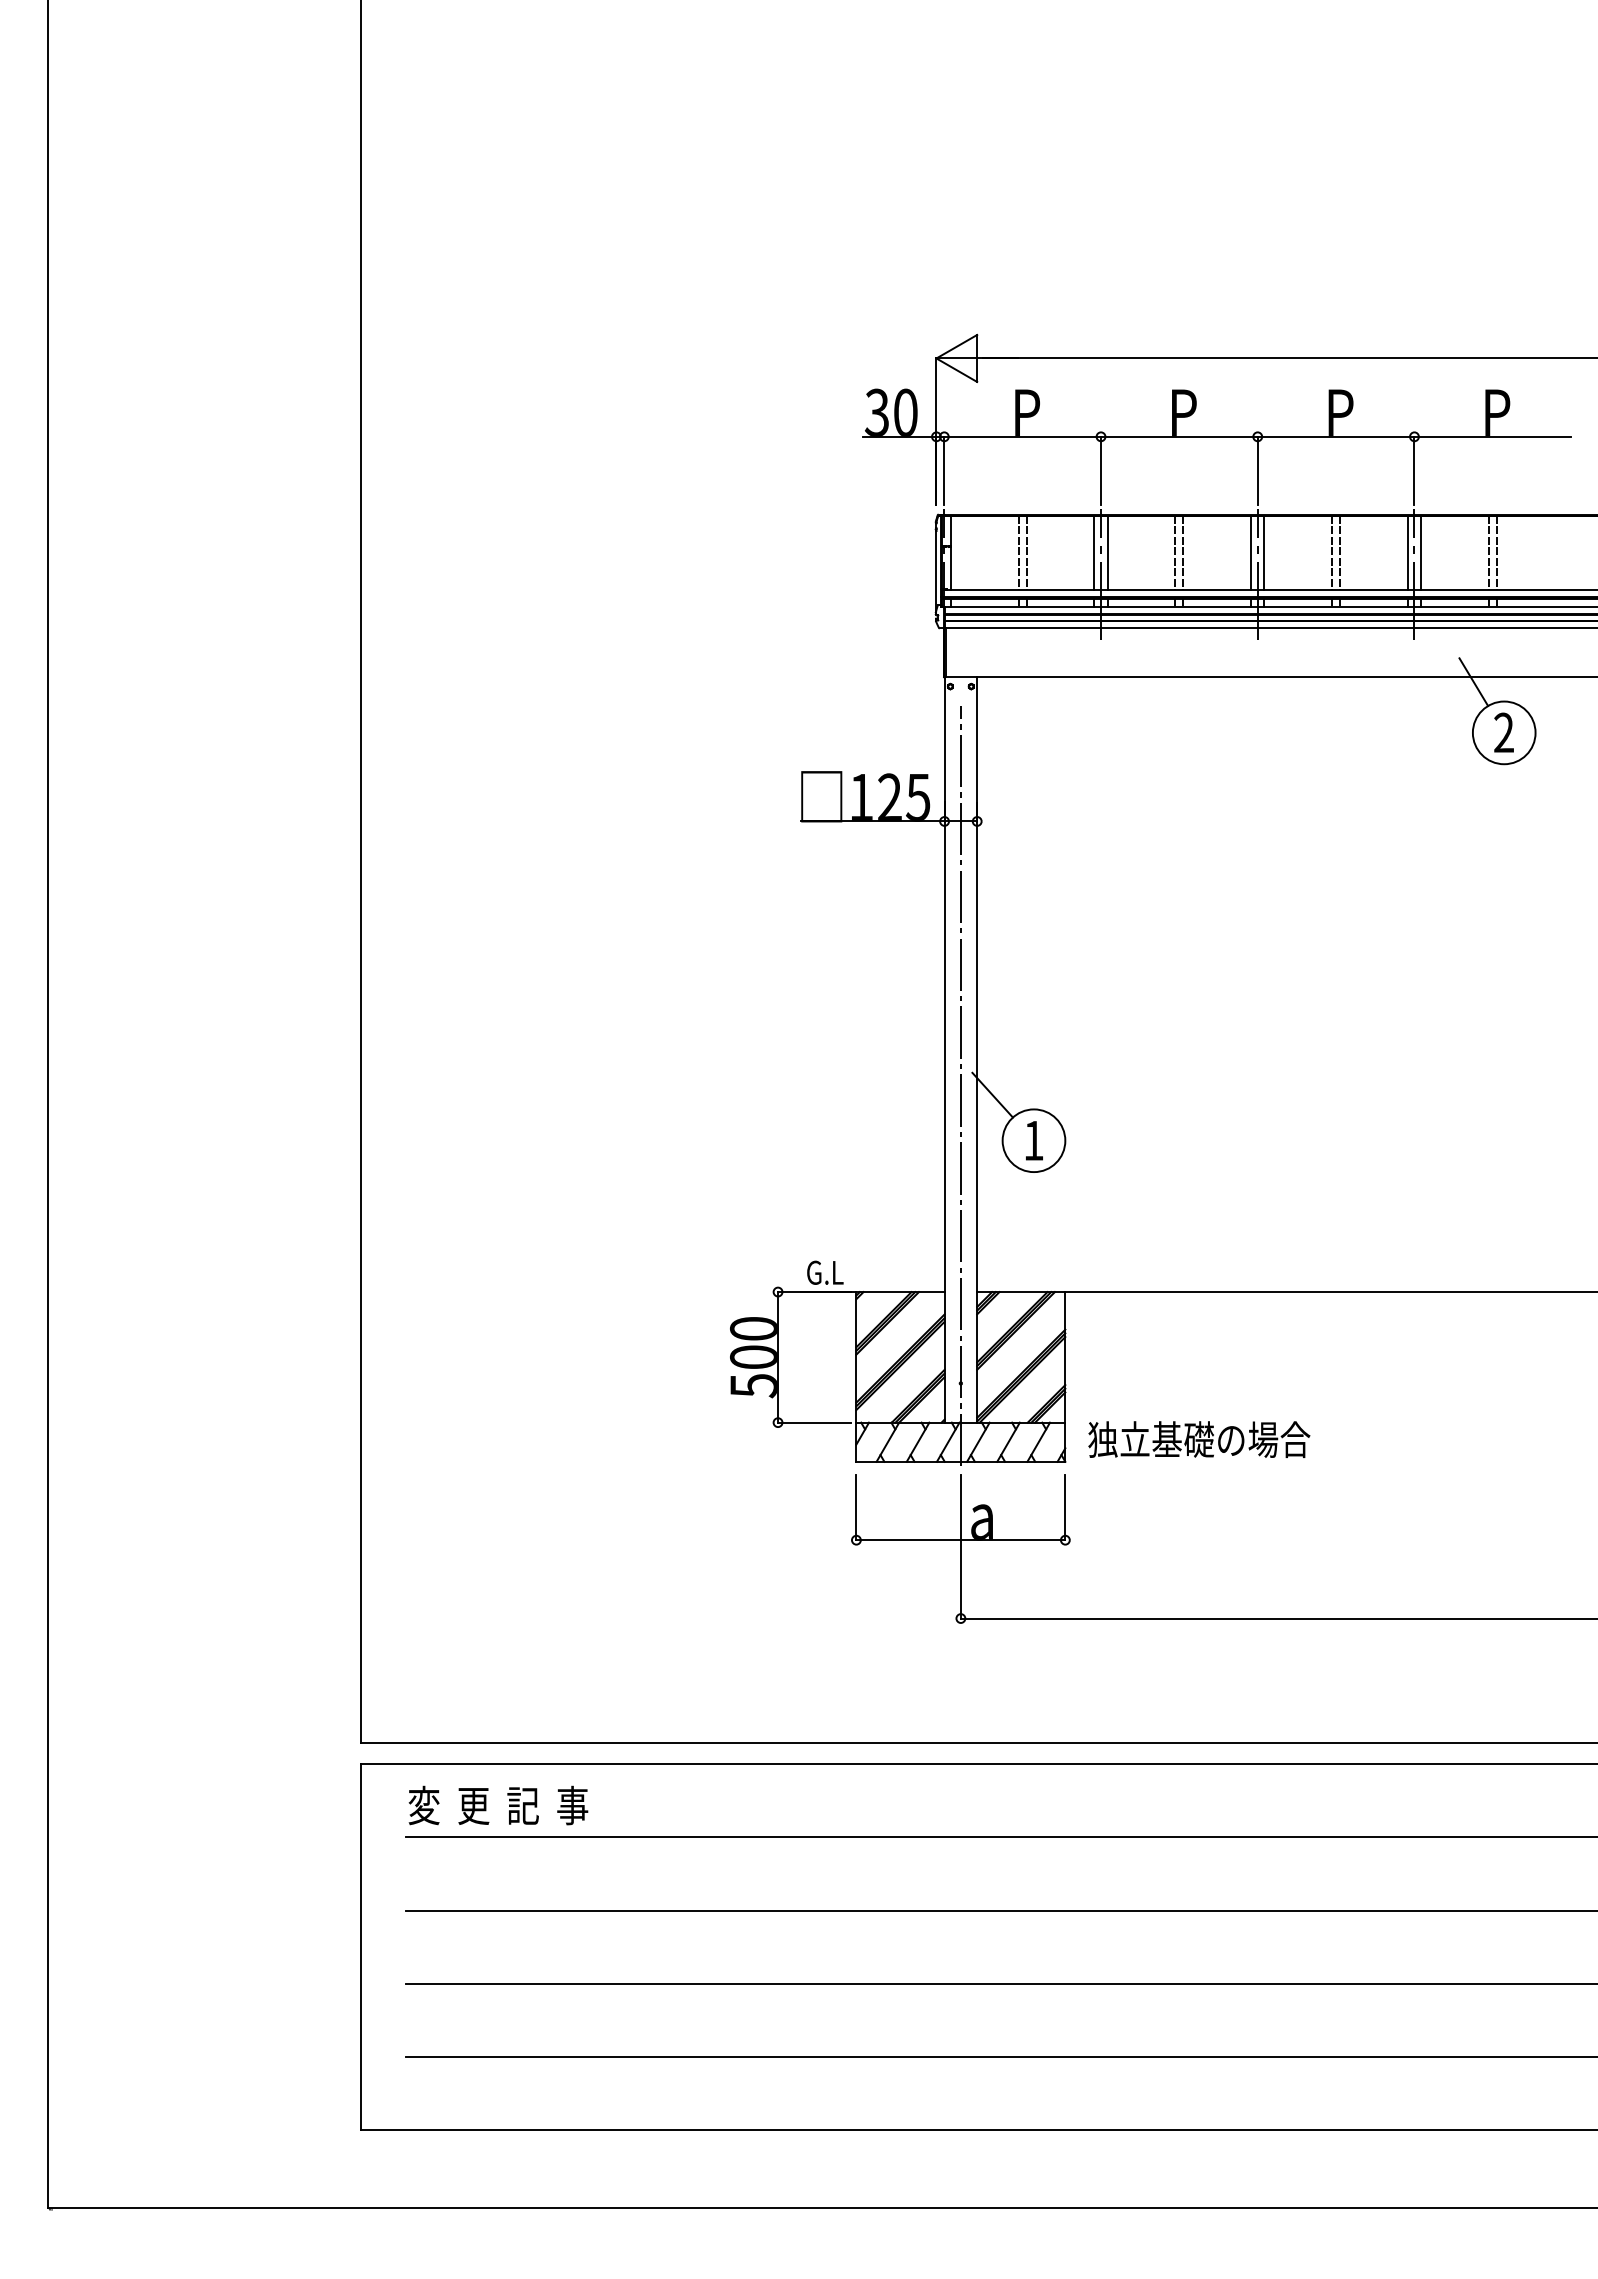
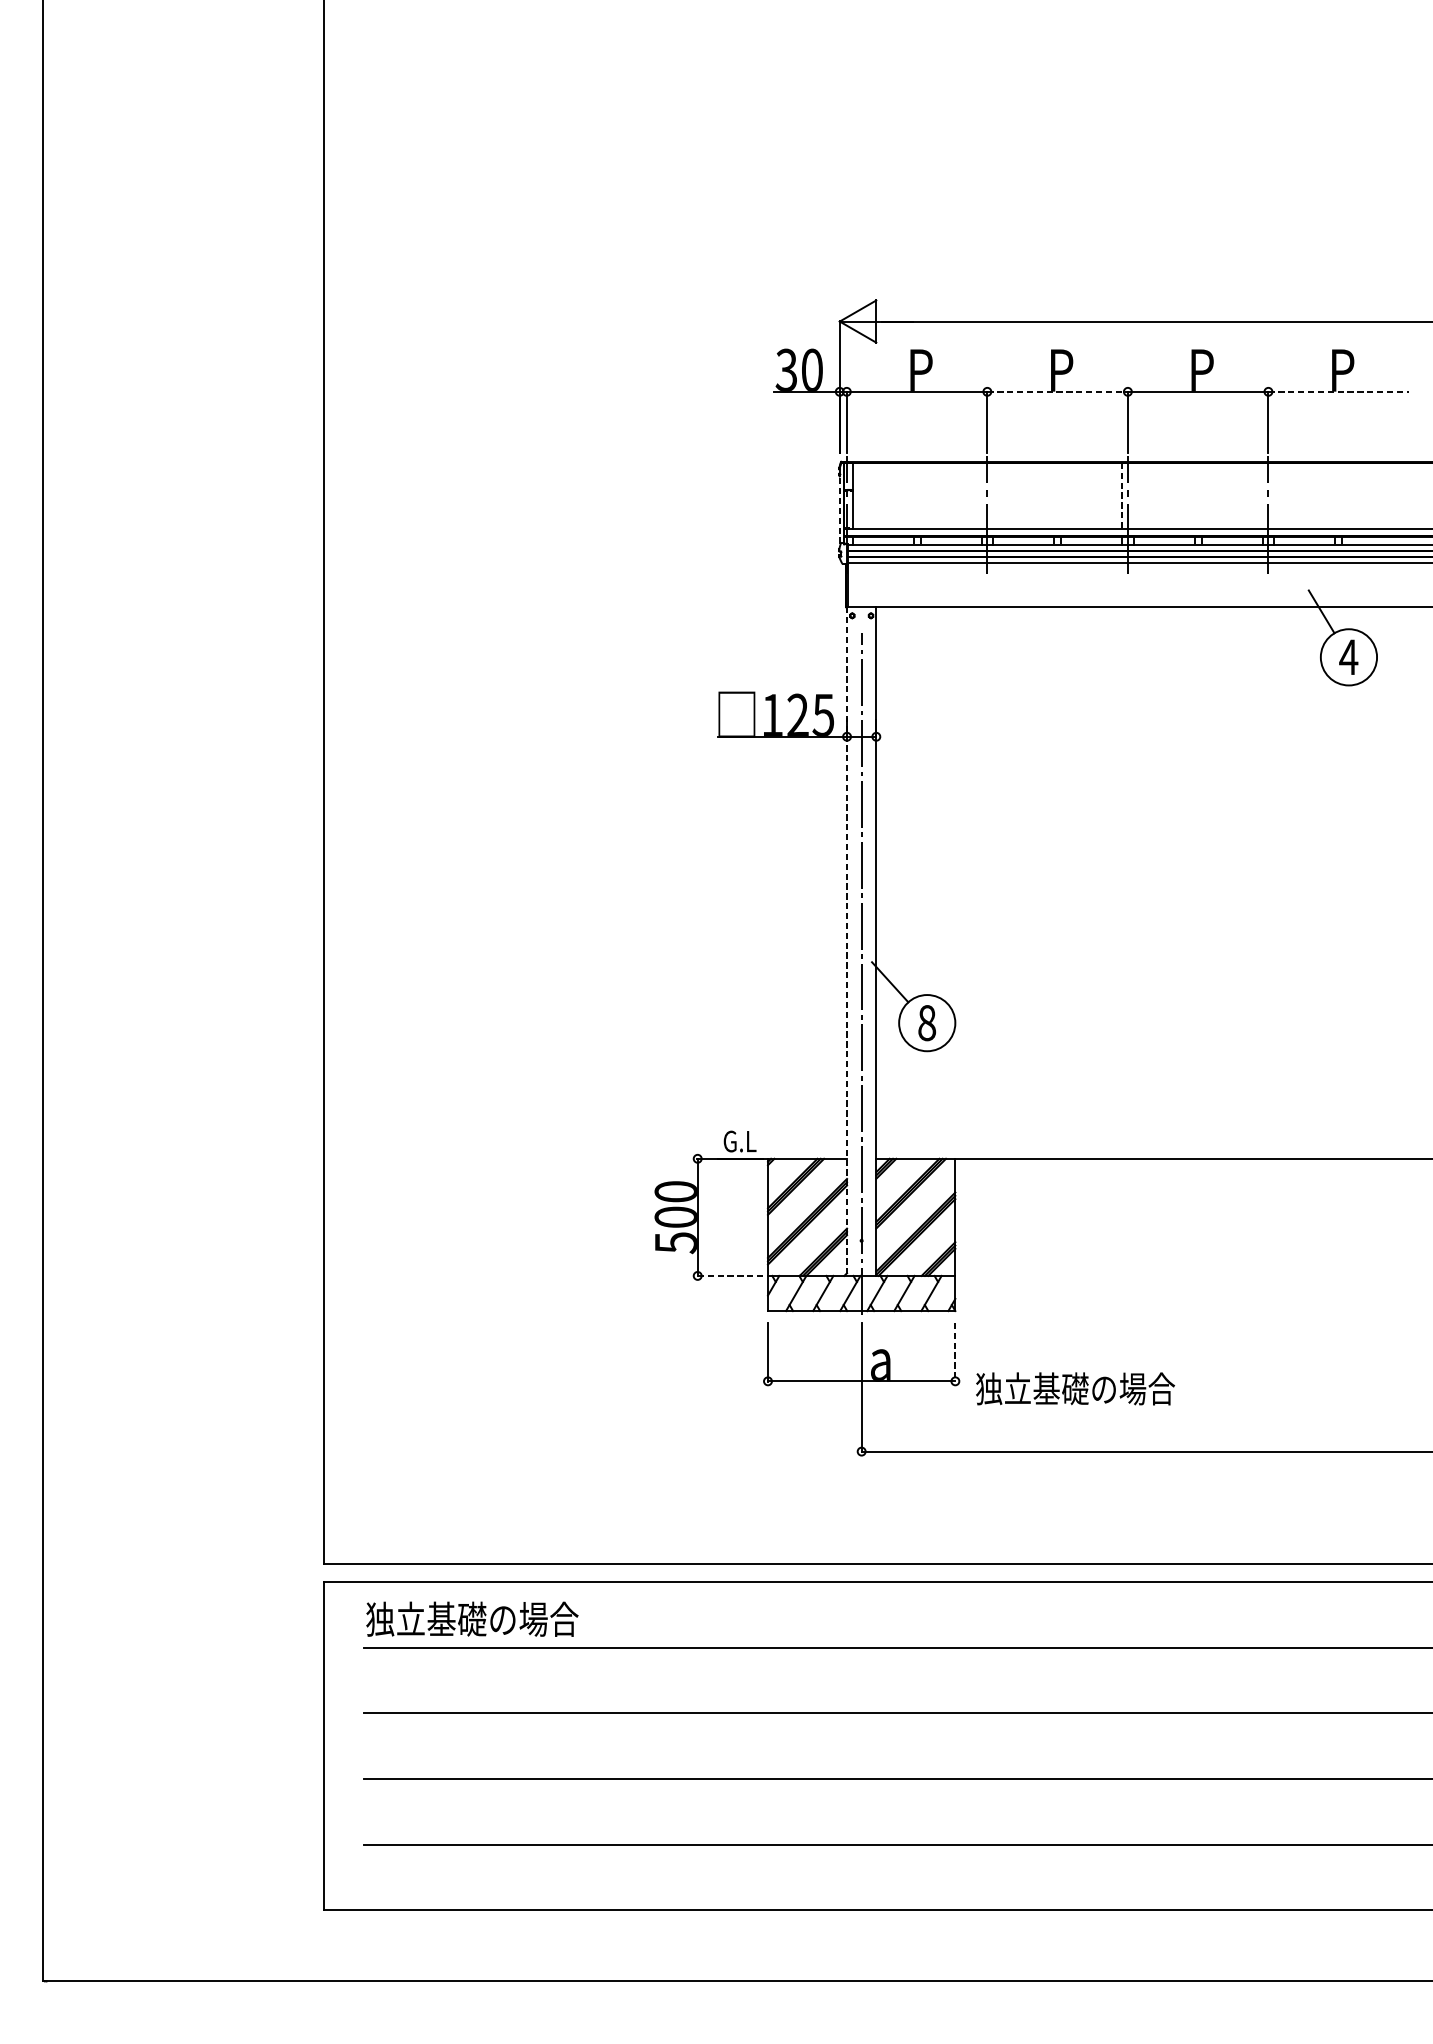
line: (1179, 436) -> (1057, 391), solid -> dashed
line: (1493, 436) -> (1339, 391), solid -> dashed
line: (1018, 552) -> (913, 495), removed
line: (1026, 552) -> (920, 495), removed
line: (1094, 552) -> (981, 495), removed
line: (1107, 552) -> (993, 495), removed
line: (1175, 552) -> (1054, 495), removed
line: (1183, 552) -> (1061, 495), removed
line: (1251, 552) -> (1122, 495), solid -> dashed
line: (1264, 552) -> (1133, 495), removed
line: (1332, 552) -> (1194, 495), removed
line: (1340, 552) -> (1202, 495), removed
line: (1407, 552) -> (1262, 495), removed
line: (1420, 552) -> (1273, 495), removed
line: (1488, 552) -> (1334, 495), removed
line: (1496, 552) -> (1342, 495), removed
line: (936, 566) -> (839, 508), solid -> dashed
text: (1503, 732) -> (1348, 657), 2 -> 4
line: (944, 1049) -> (846, 941), solid -> dashed
text: (1033, 1140) -> (926, 1022), 1 -> 8
line: (814, 1422) -> (730, 1275), solid -> dashed
text: (1199, 1439) -> (1075, 1388), moved
line: (1065, 1507) -> (955, 1352), solid -> dashed
text: (526, 1805) -> (472, 1619), 変  更  記  事 -> 独立基礎の場合

